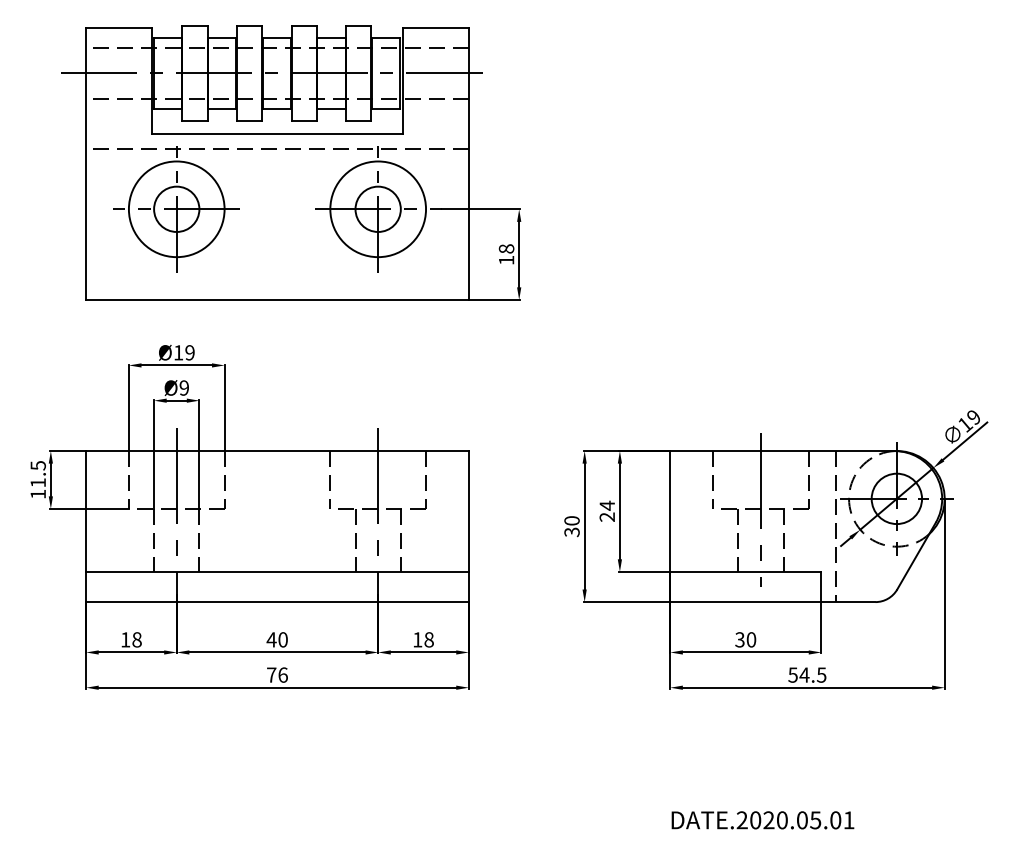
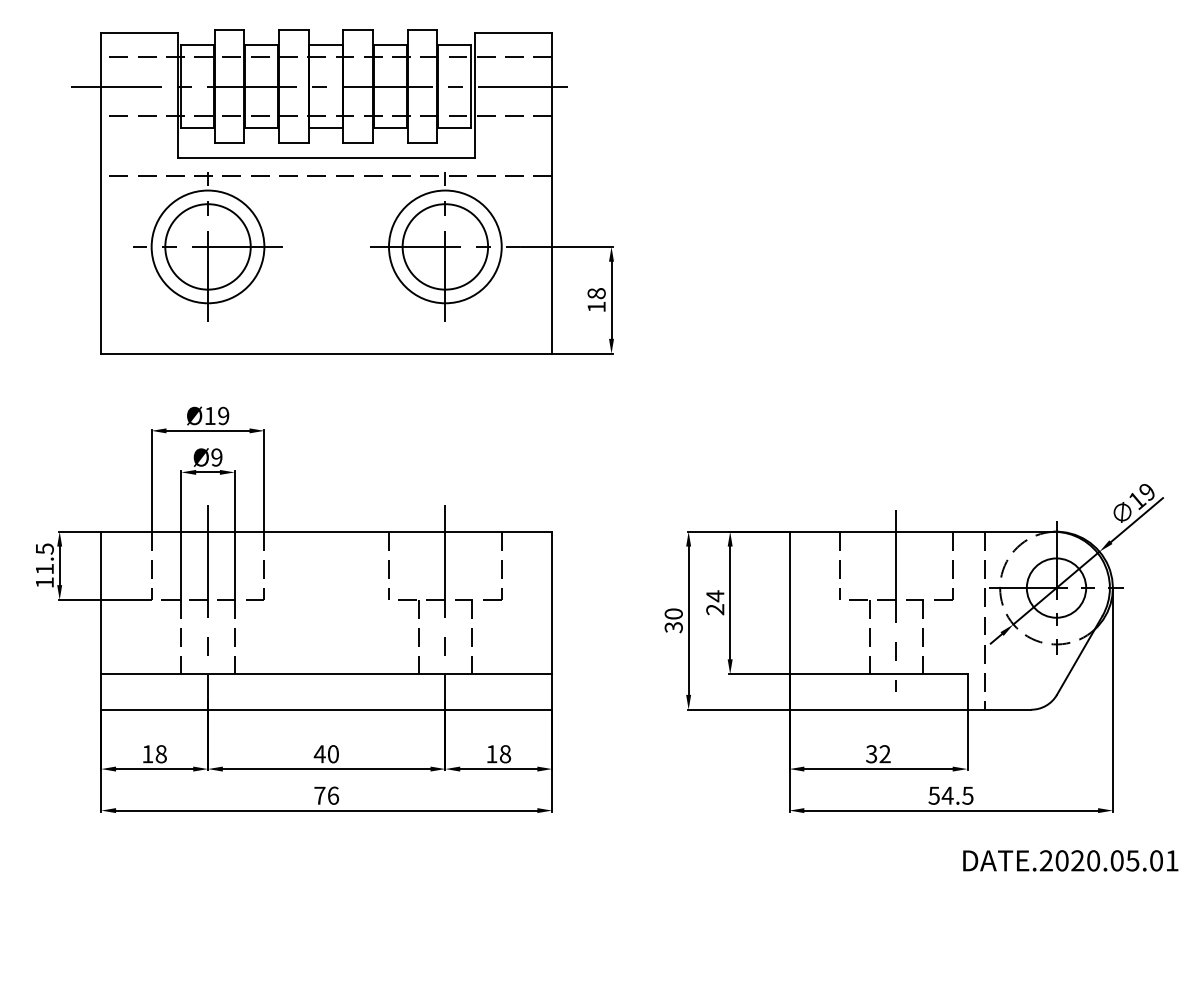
circle: (176, 208) -> (207, 246), size x1.6
circle: (378, 208) -> (445, 246), size x1.6
text: (750, 640) -> (884, 754), 30 -> 32
text: (762, 820) -> (1070, 860), moved

